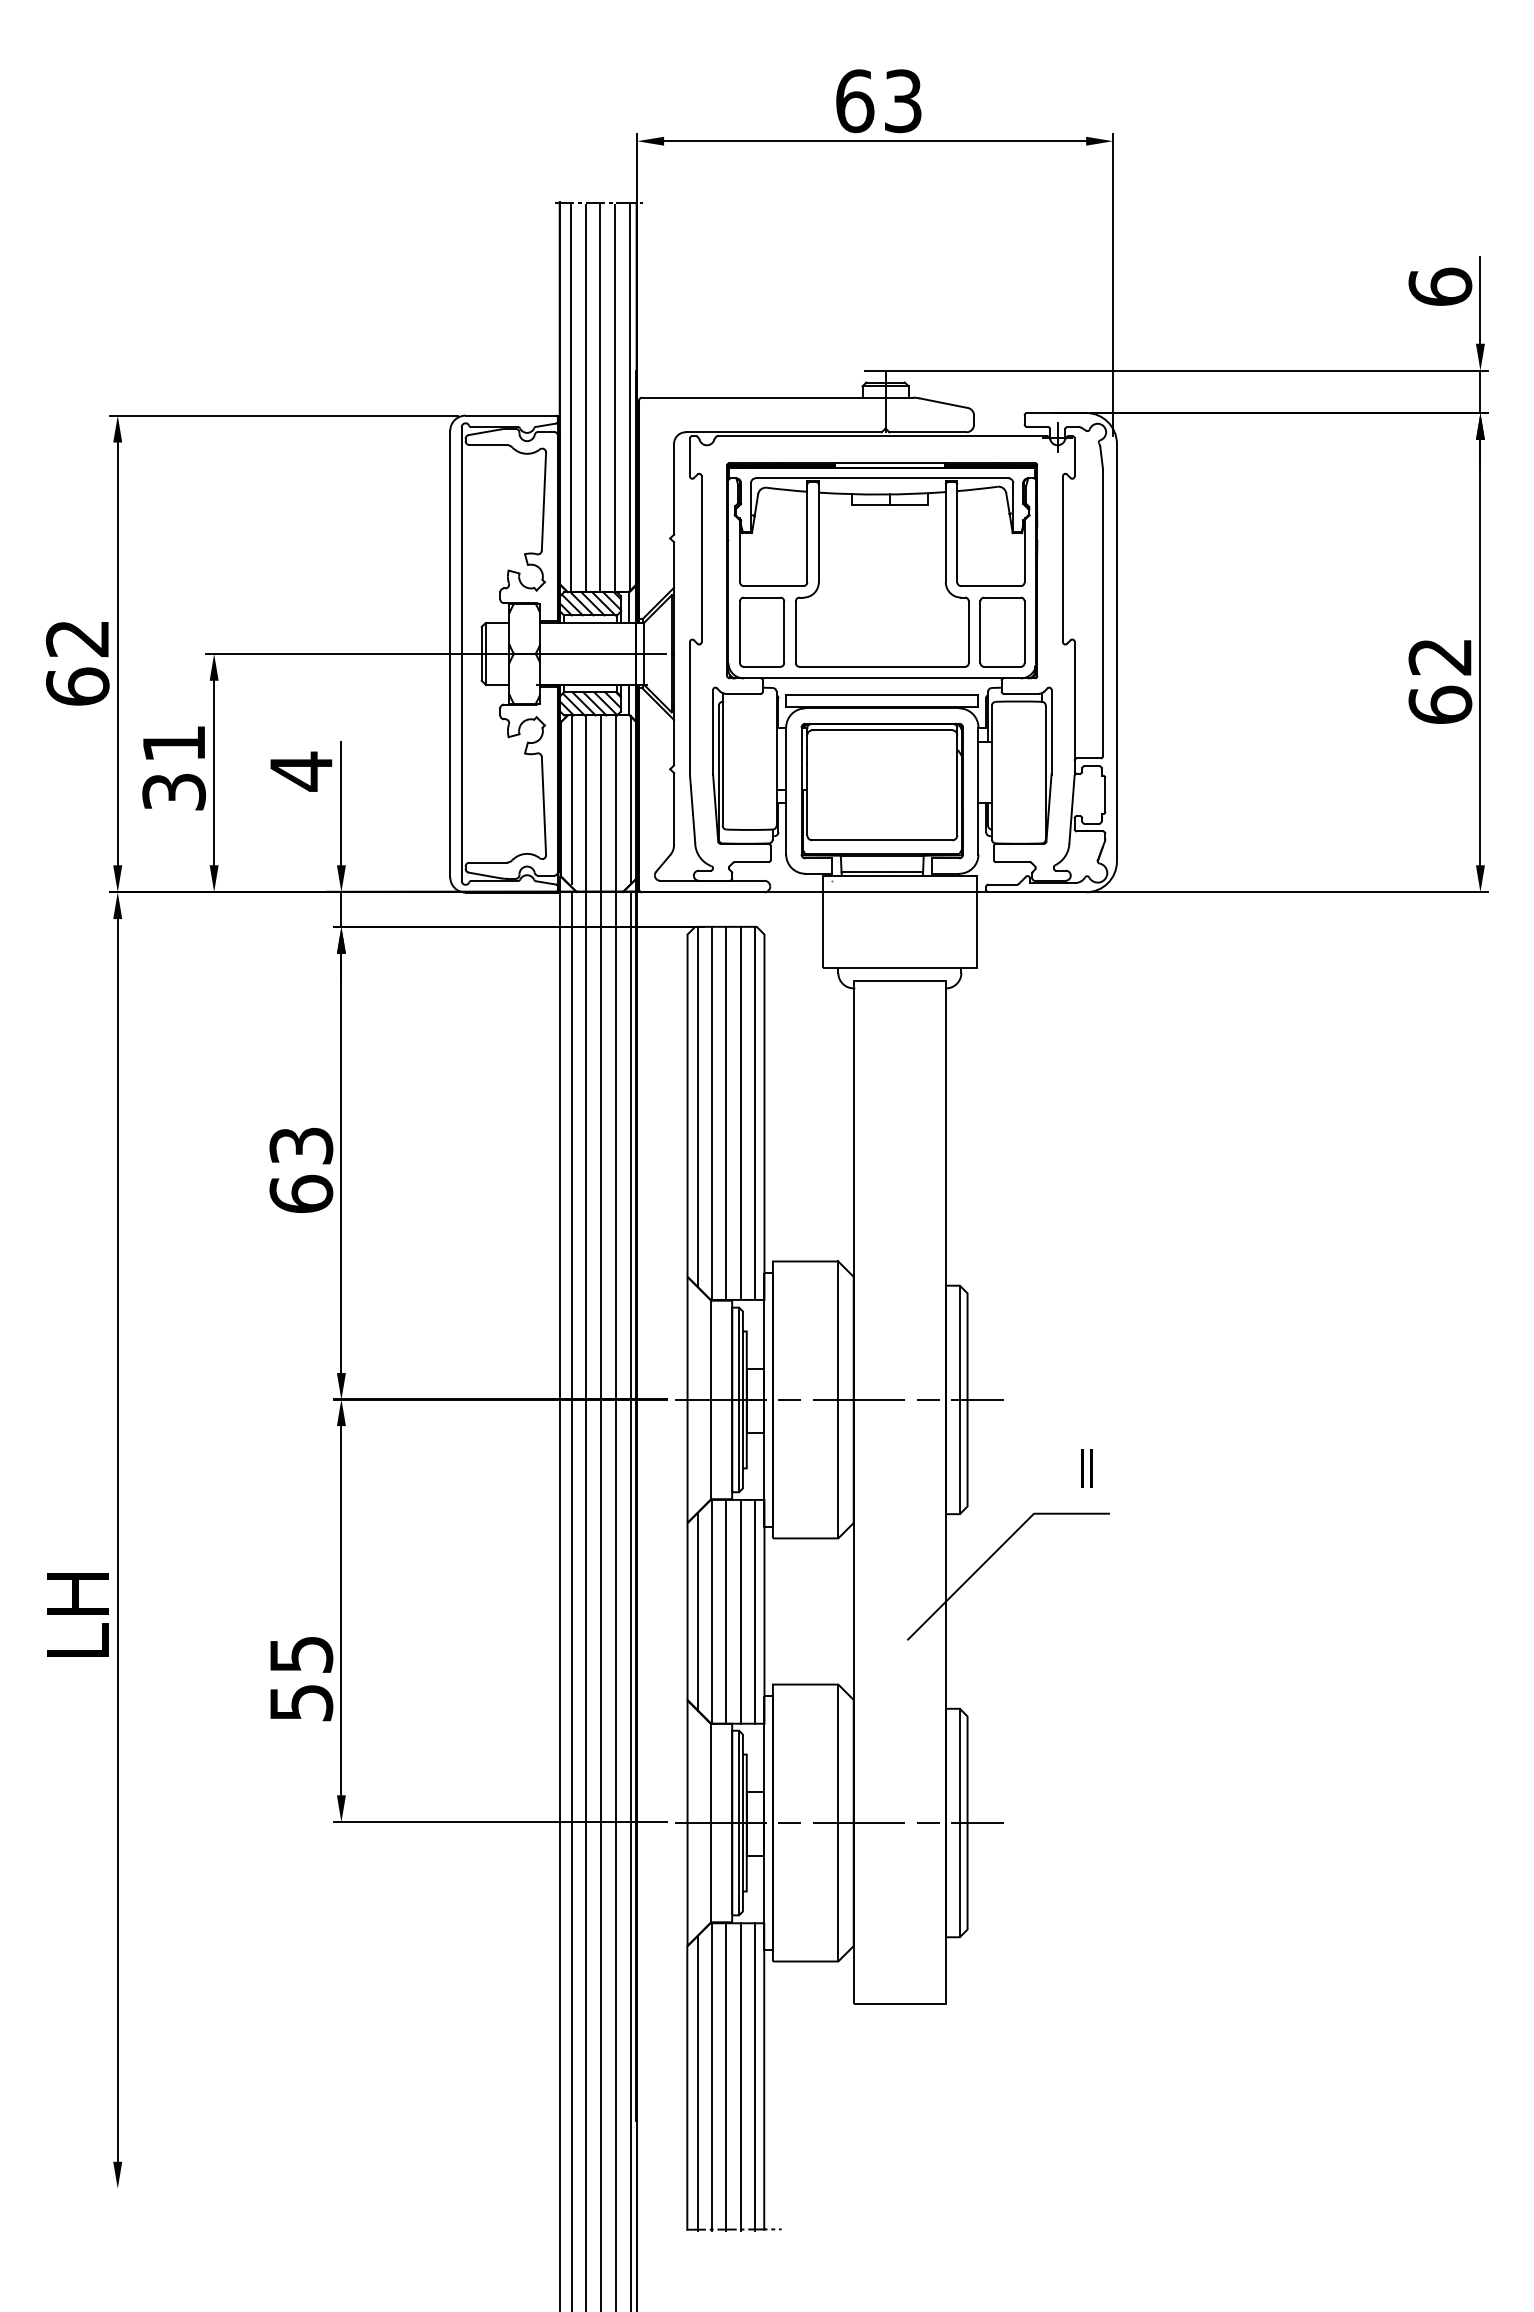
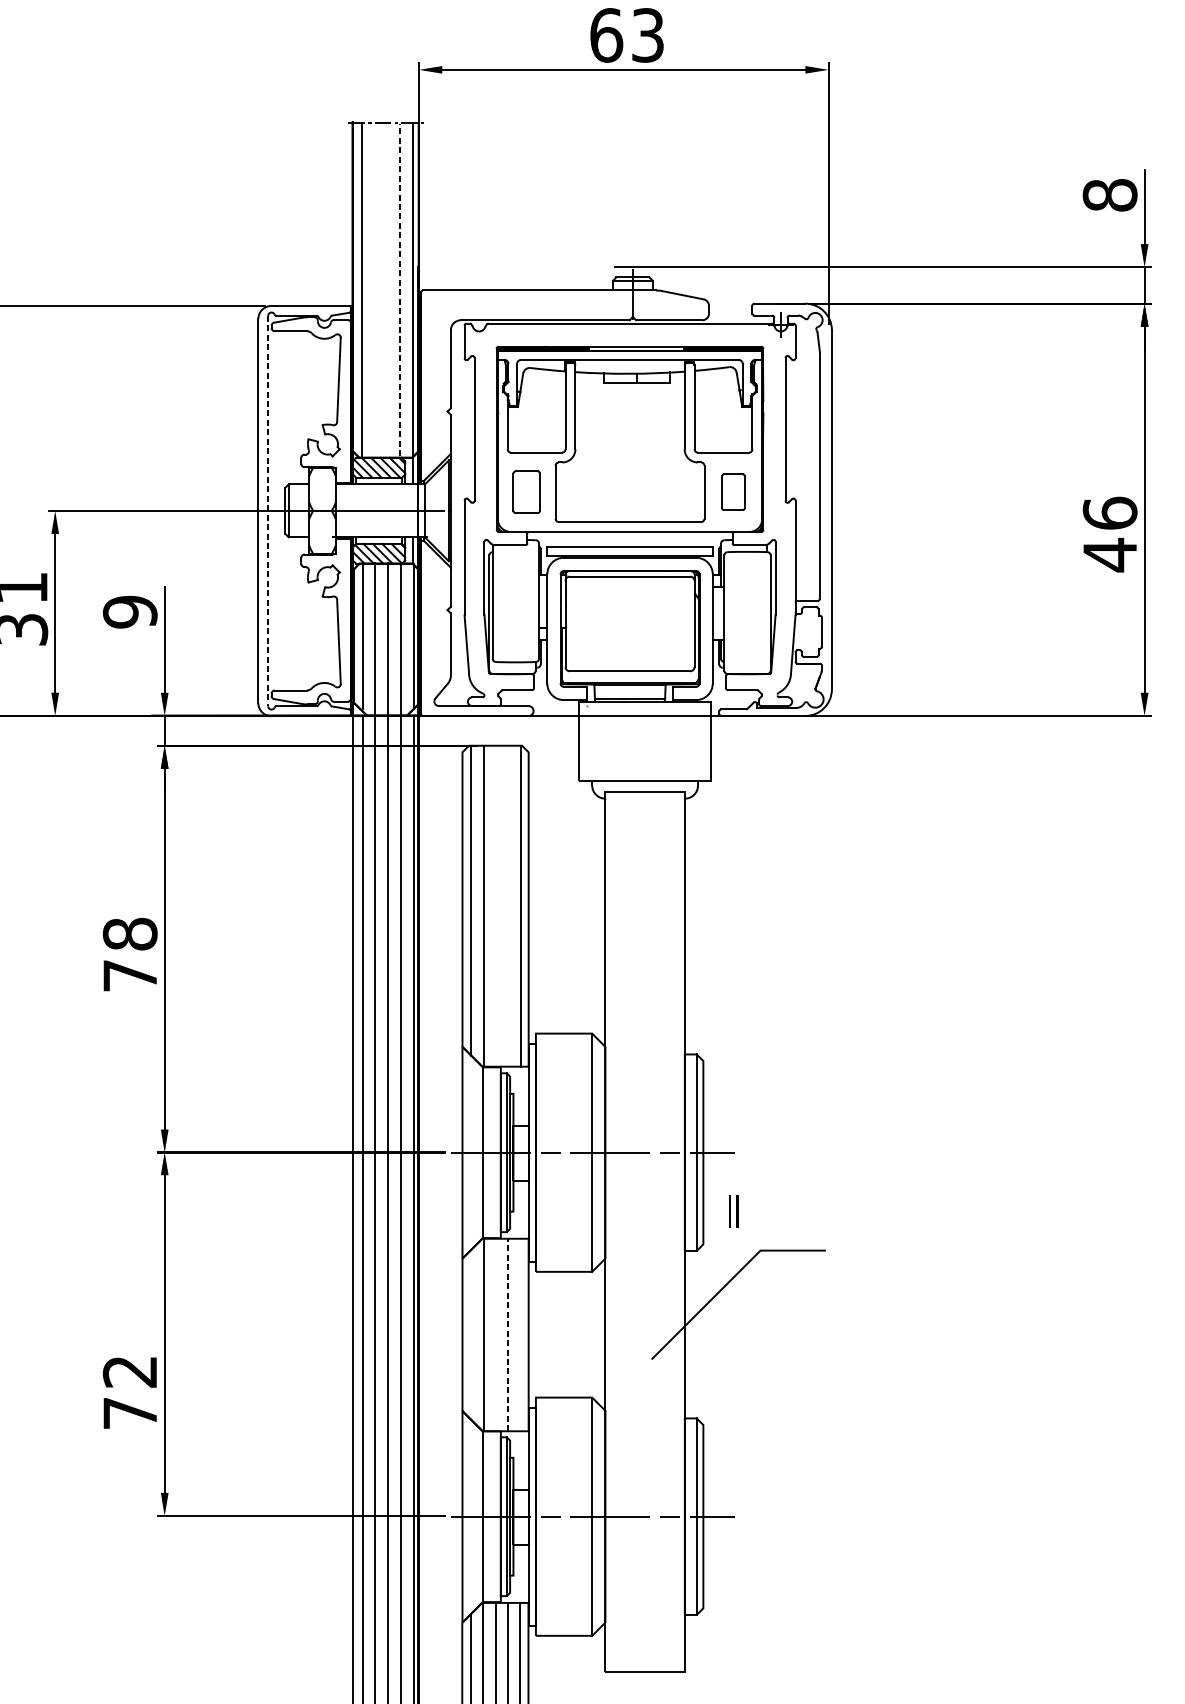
text: (1440, 286) -> (1110, 194), 6 -> 8
line: (615, 397) -> (400, 290), solid -> dashed
line: (585, 398) -> (374, 291), removed
line: (600, 398) -> (387, 291), removed
part: (762, 631) -> (526, 491), size x0.7
part: (1002, 631) -> (733, 491), size x0.6
line: (461, 654) -> (268, 511), solid -> dashed
text: (1440, 681) -> (1110, 534), 62 -> 46
text: (301, 771) -> (130, 612), 4 -> 9
line: (726, 1112) -> (495, 905), removed
line: (740, 1112) -> (508, 905), removed
text: (301, 1169) -> (130, 954), 63 -> 78
text: (1086, 1468) -> (733, 1211), moved
line: (697, 1611) -> (471, 1334), removed
line: (726, 1611) -> (495, 1334), removed
line: (740, 1611) -> (508, 1334), solid -> dashed
line: (755, 1611) -> (520, 1334), removed
text: (301, 1679) -> (130, 1393), 55 -> 72

